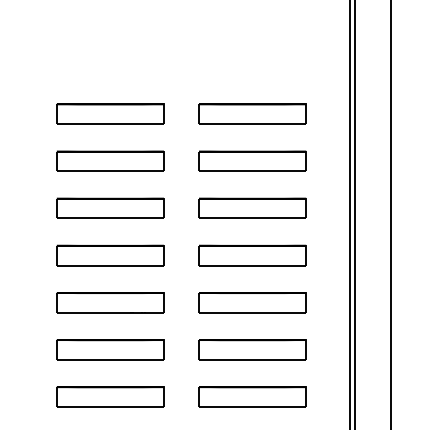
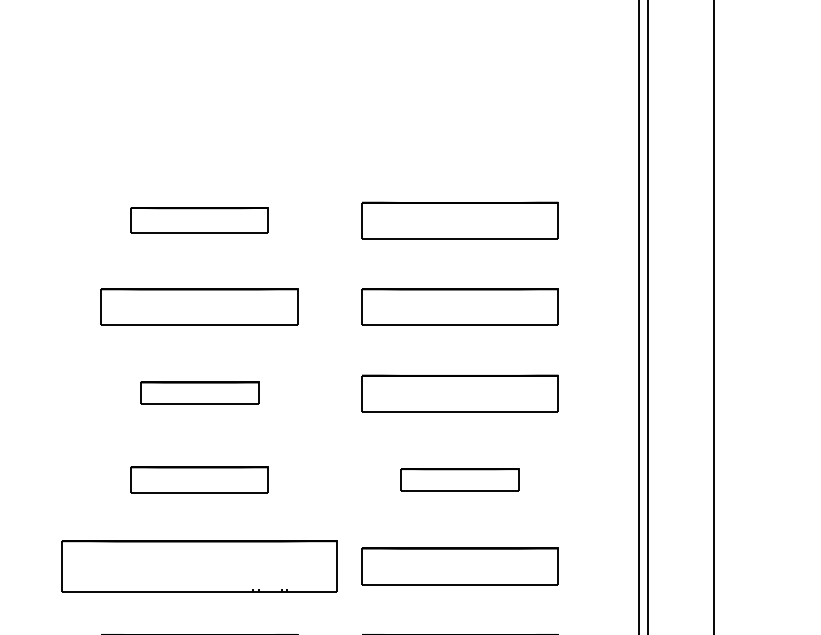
part: (110, 113) -> (199, 219), size x0.7
part: (110, 207) -> (199, 391), size x0.6
part: (110, 255) -> (199, 479), size x0.7
part: (252, 255) -> (459, 479), size x0.6
part: (110, 302) -> (199, 566), size x1.4

